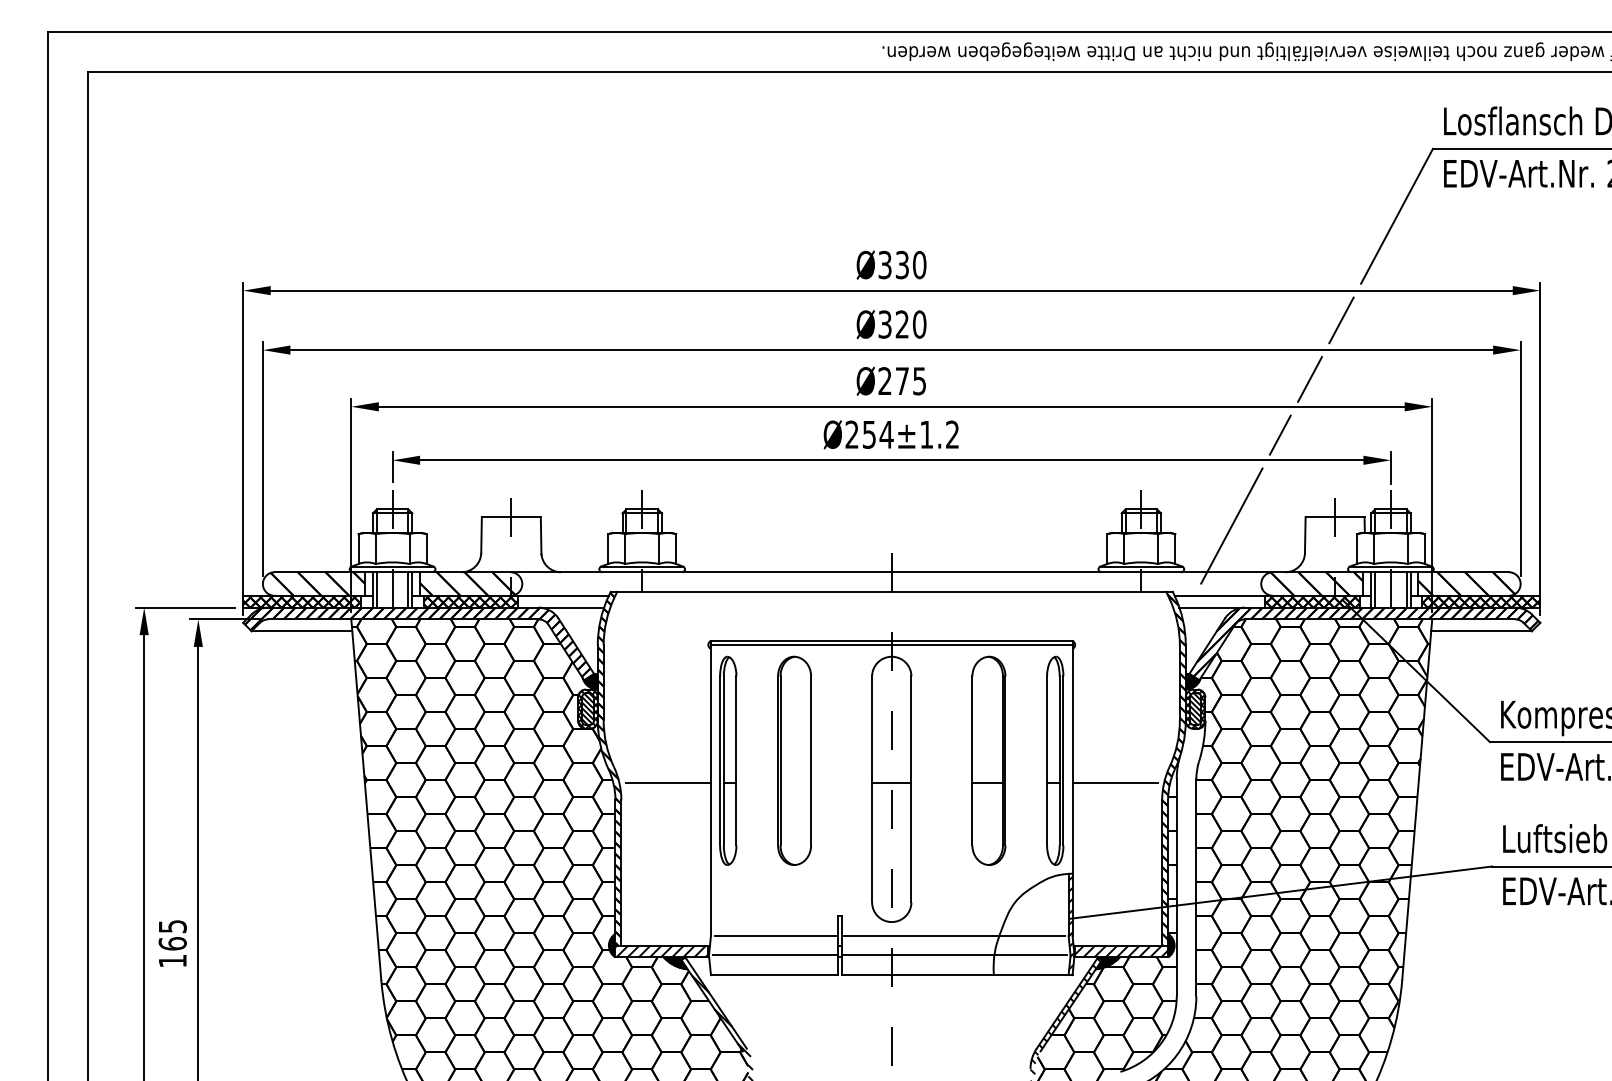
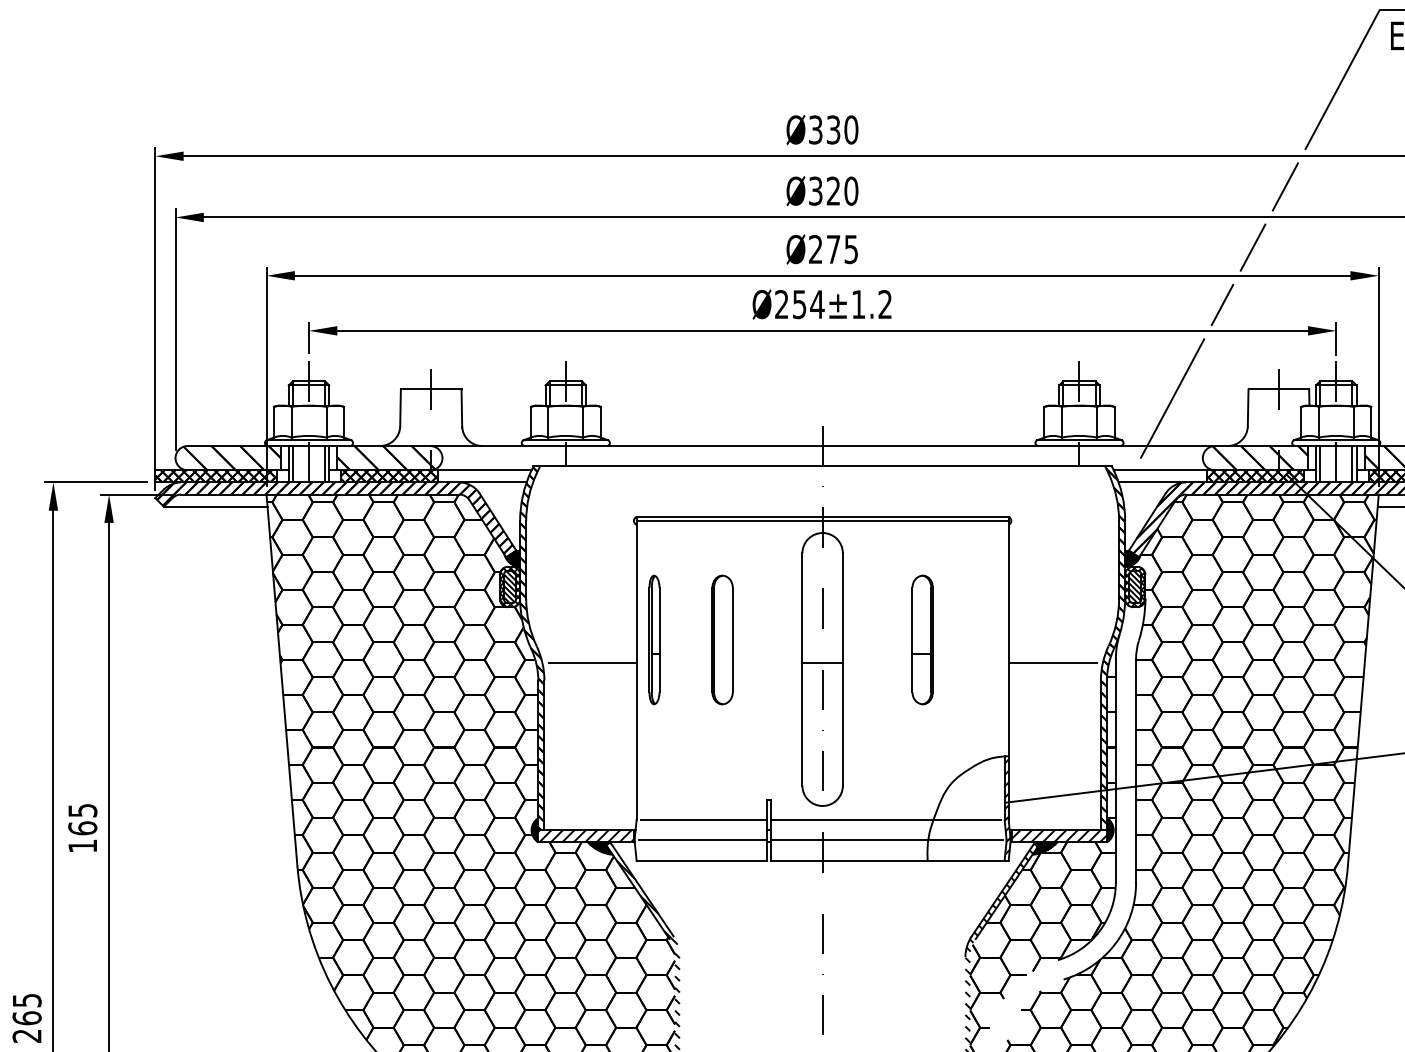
part: (728, 760) -> (654, 639), size x0.6
part: (794, 760) -> (722, 639), size x0.6
part: (988, 760) -> (922, 639), size x0.6
part: (1055, 760) -> (991, 639), removed

